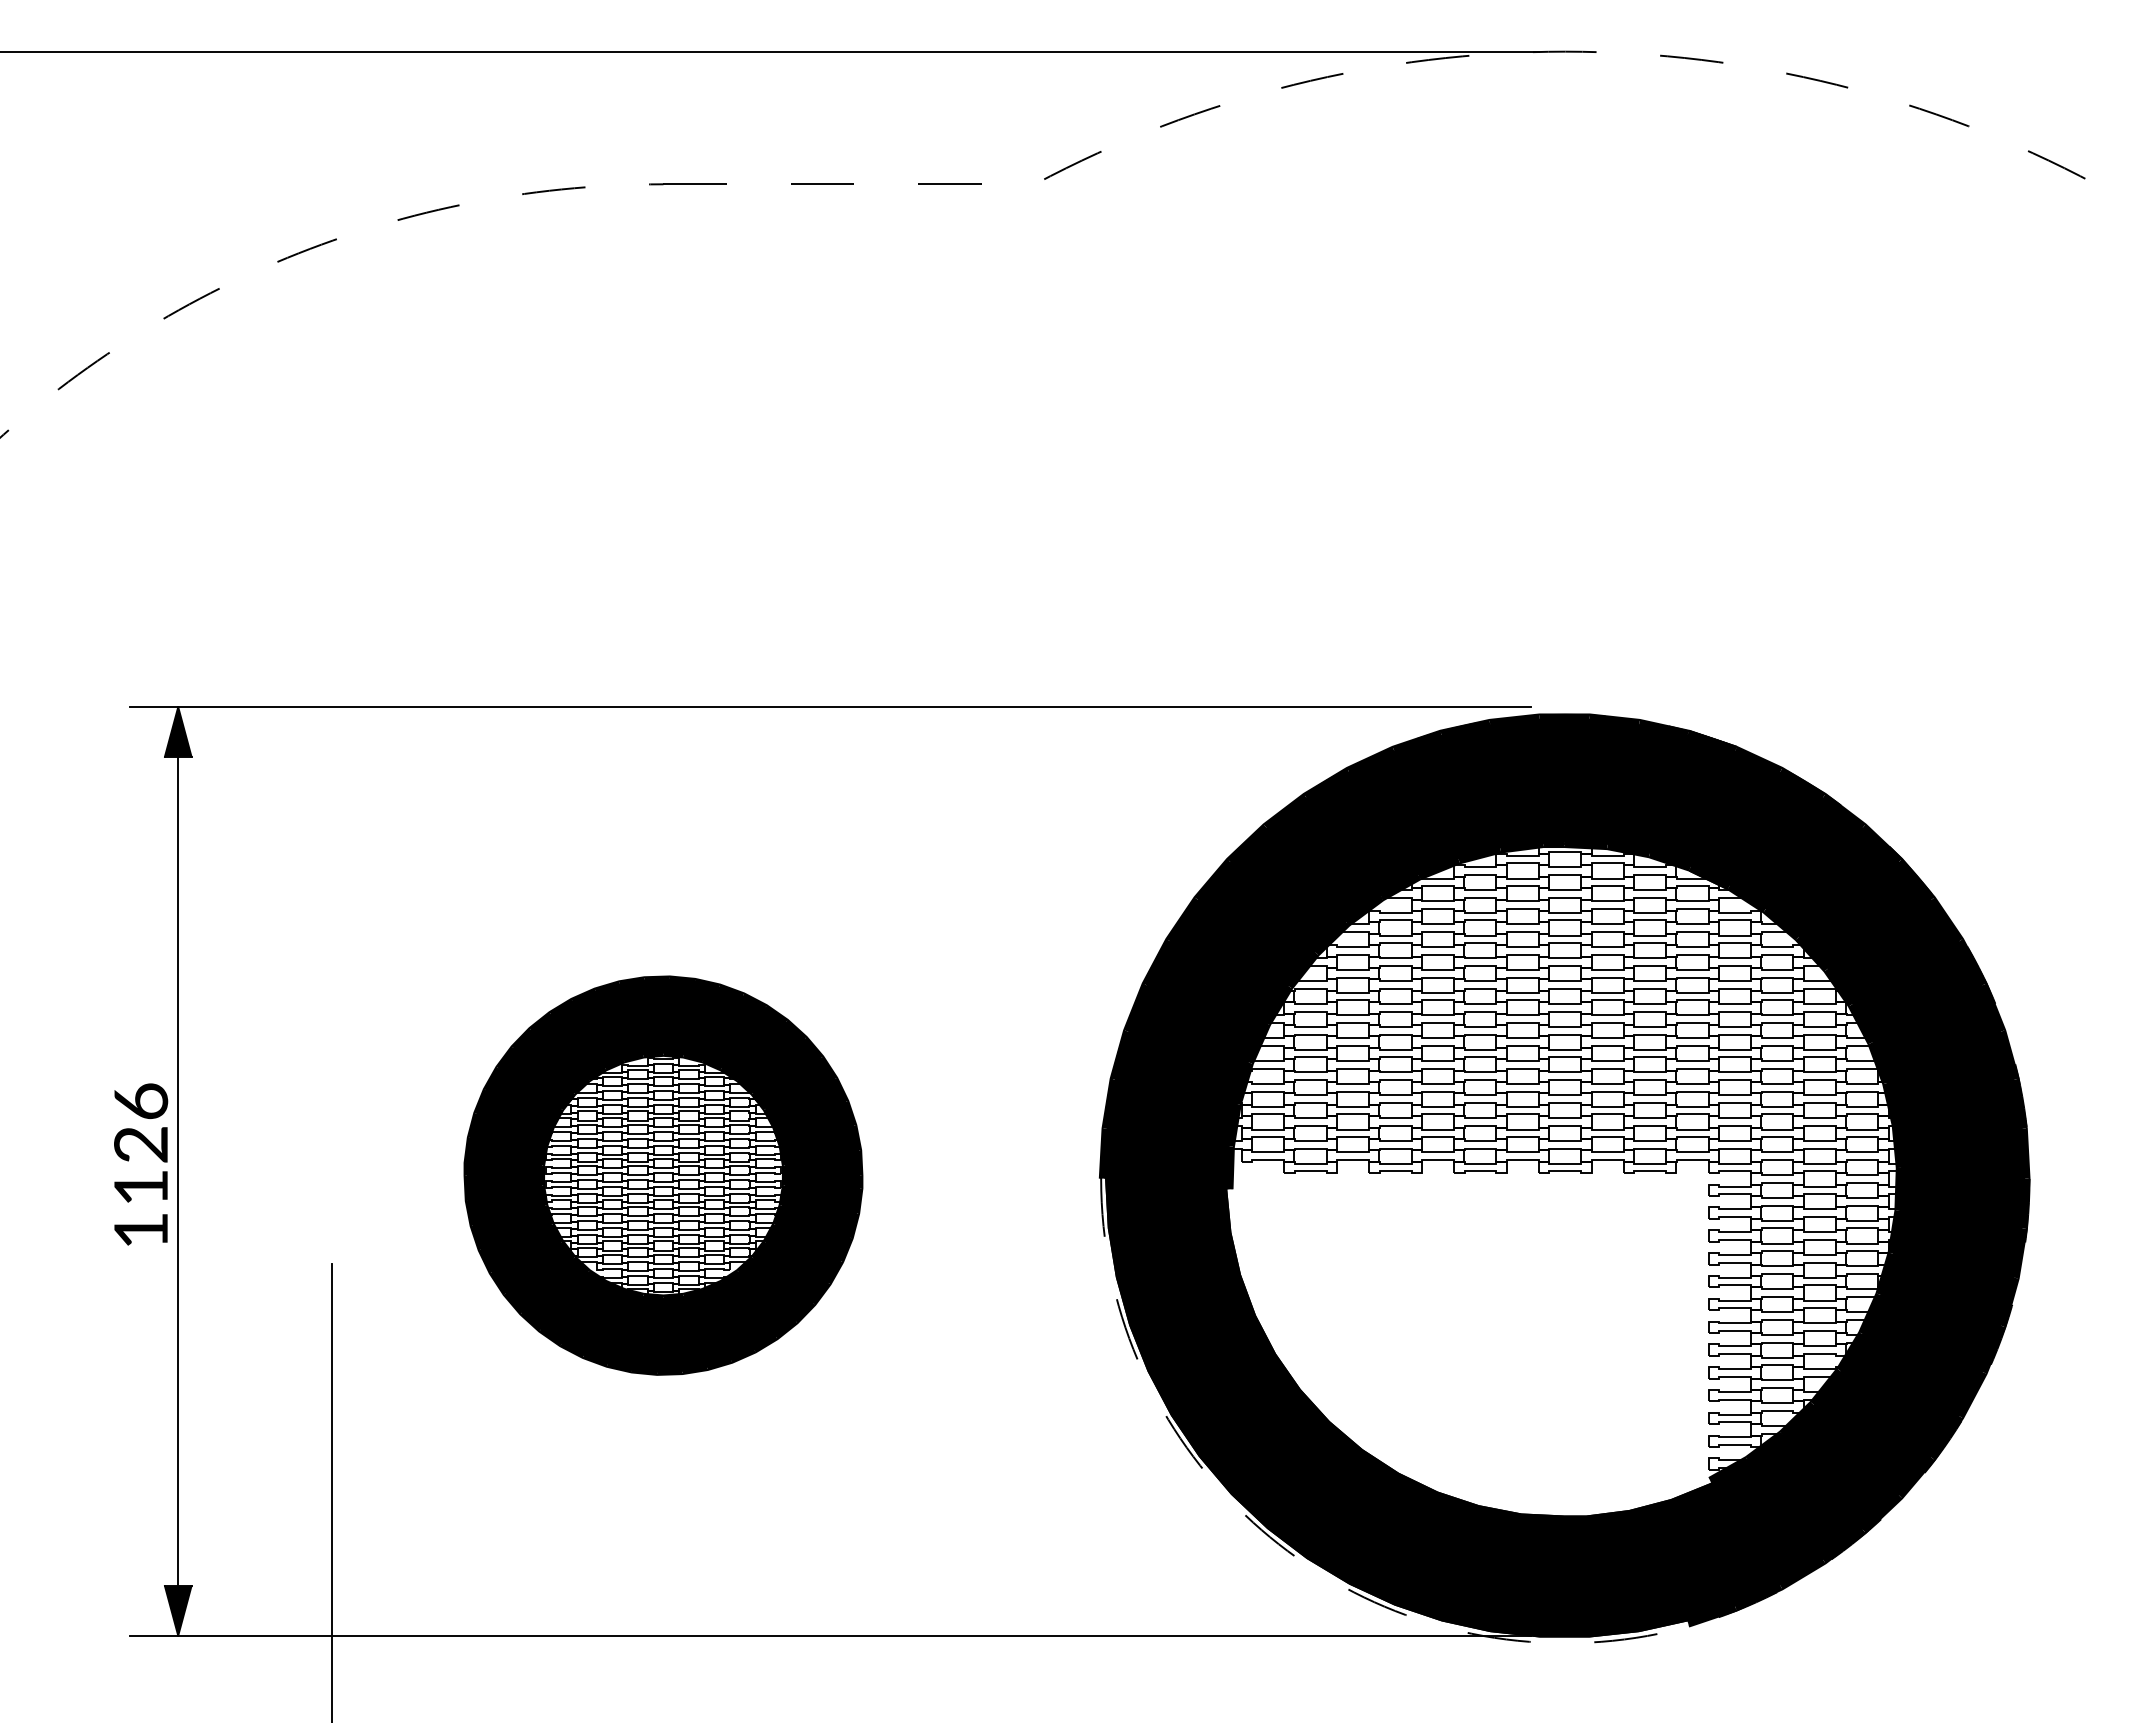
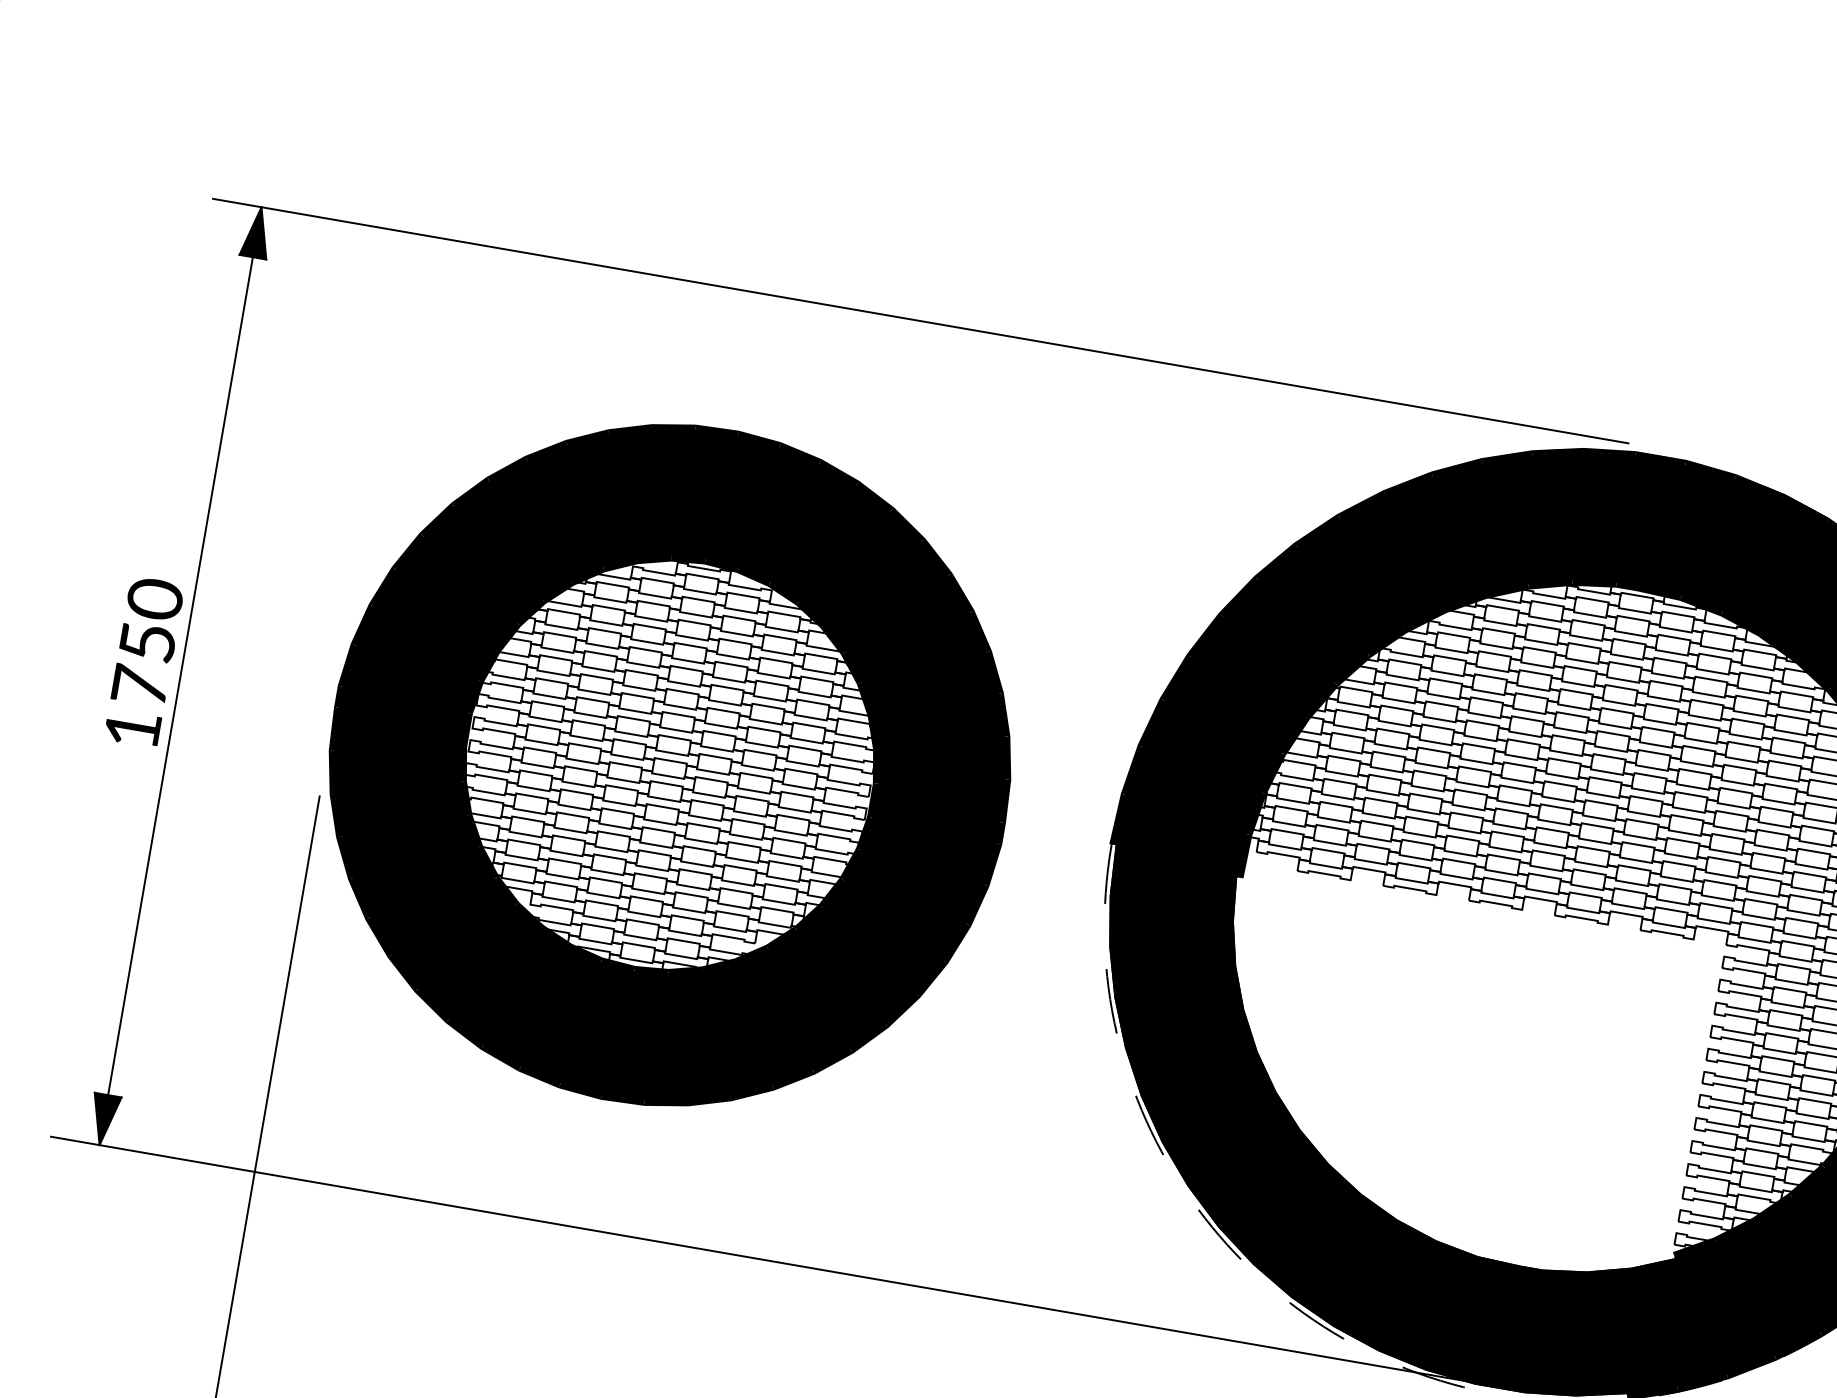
text: (141, 1143) -> (148, 641), 1126 -> 1750
part: (663, 1175) -> (670, 764), size x1.67

